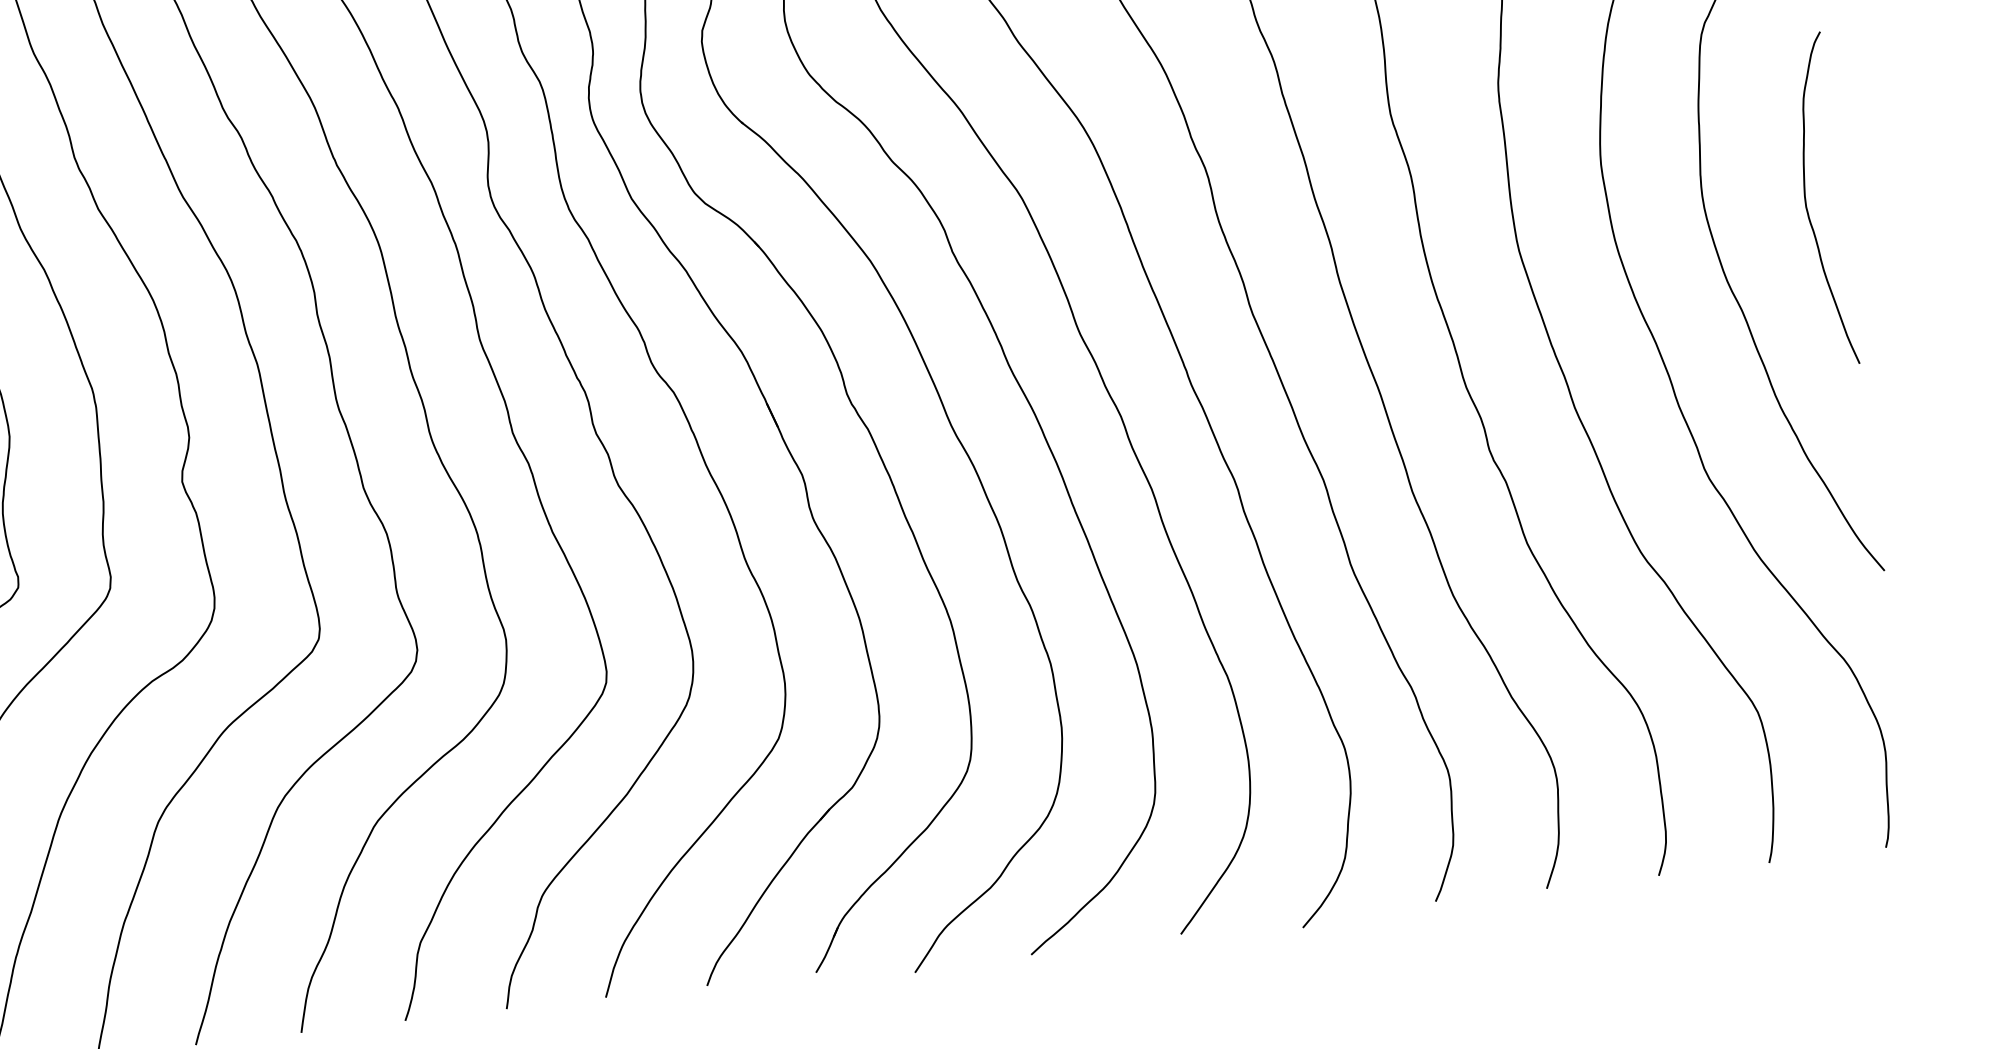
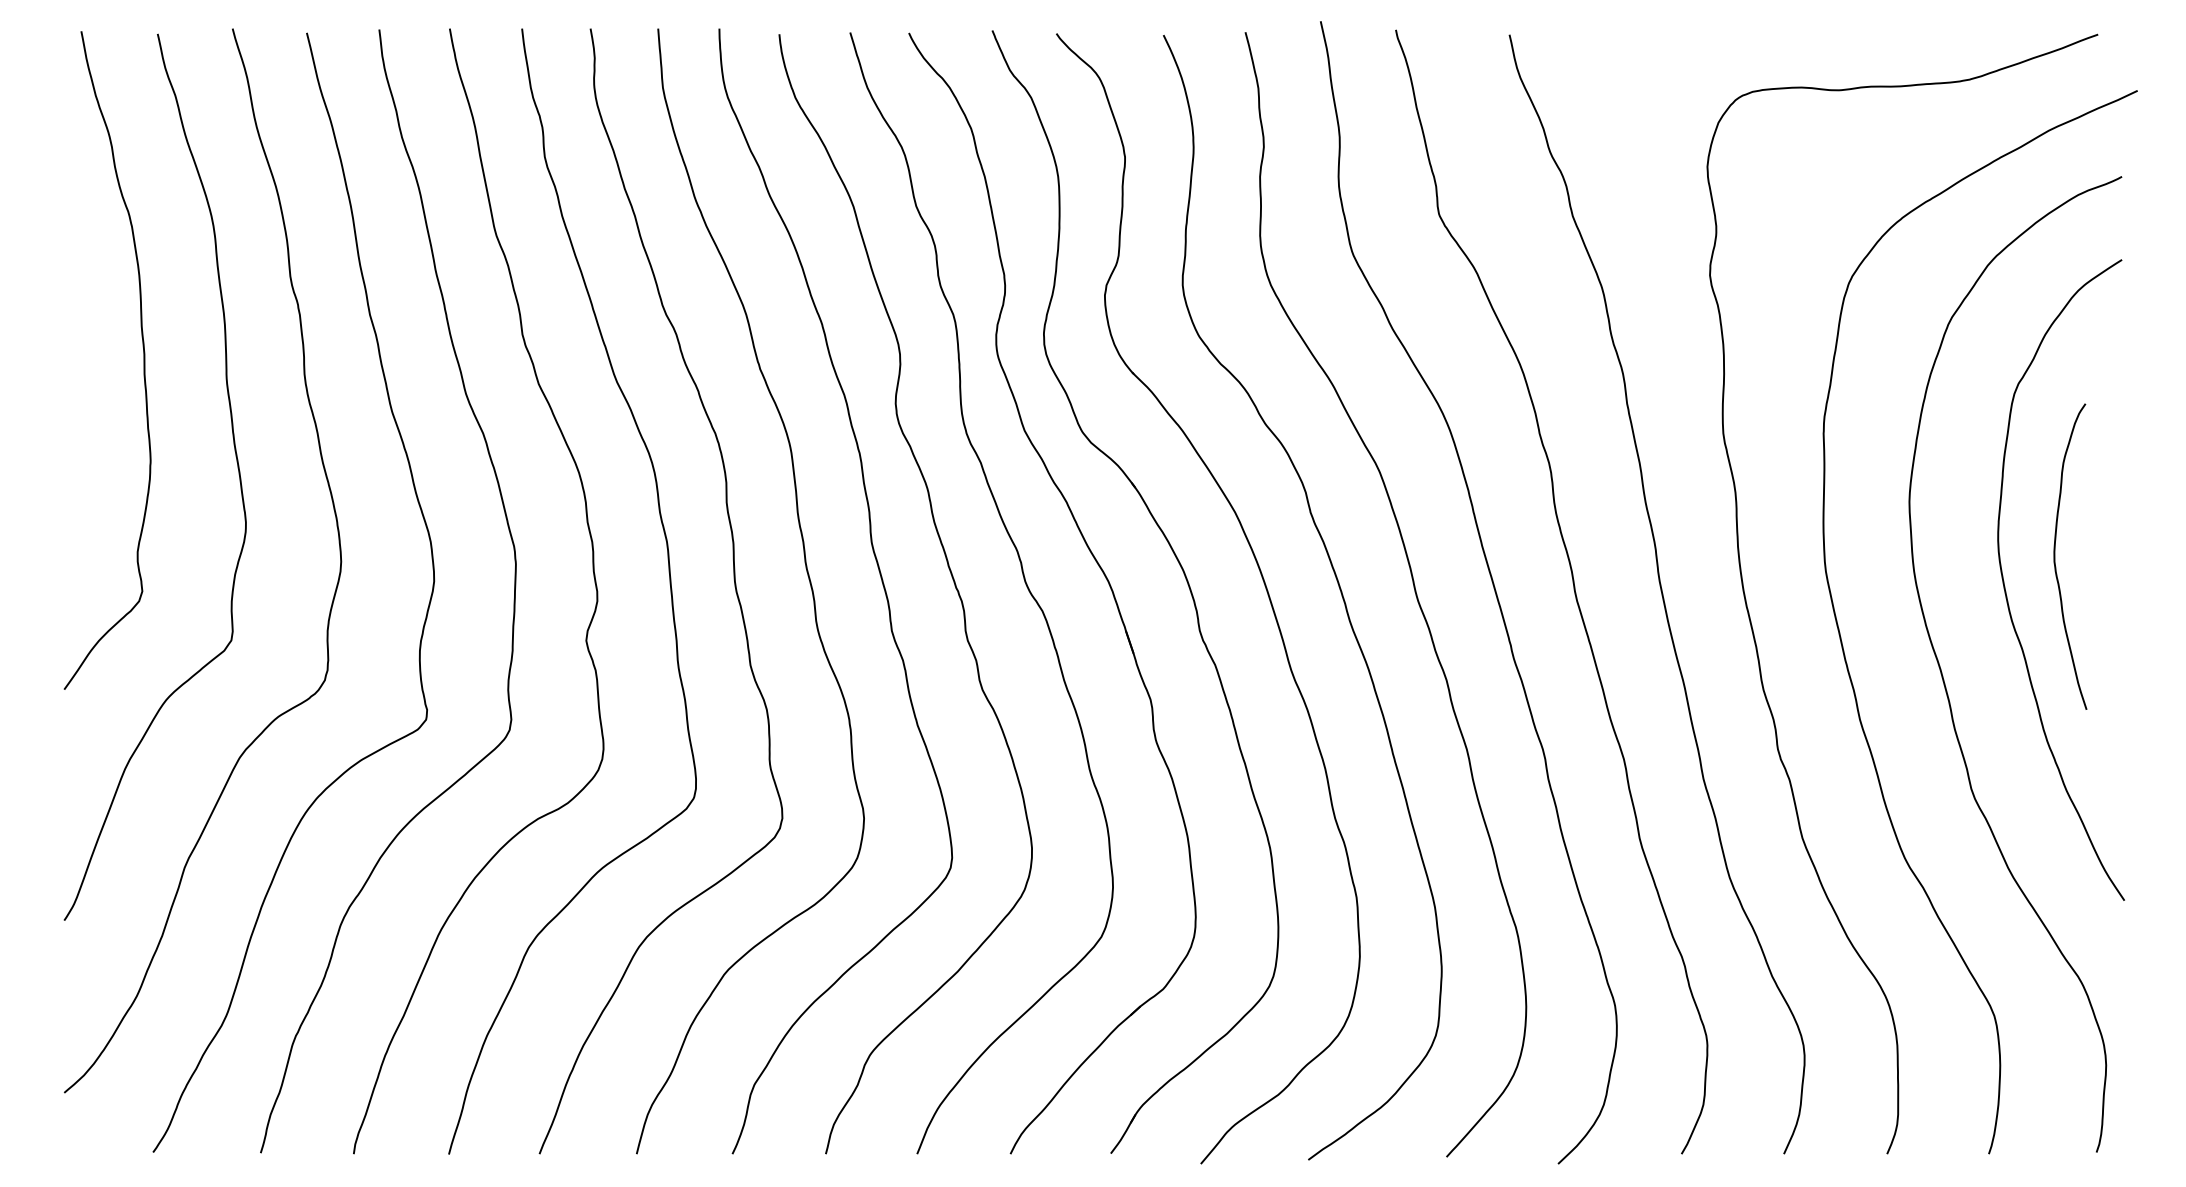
curve: (1806, 201) -> (2055, 556), moved

